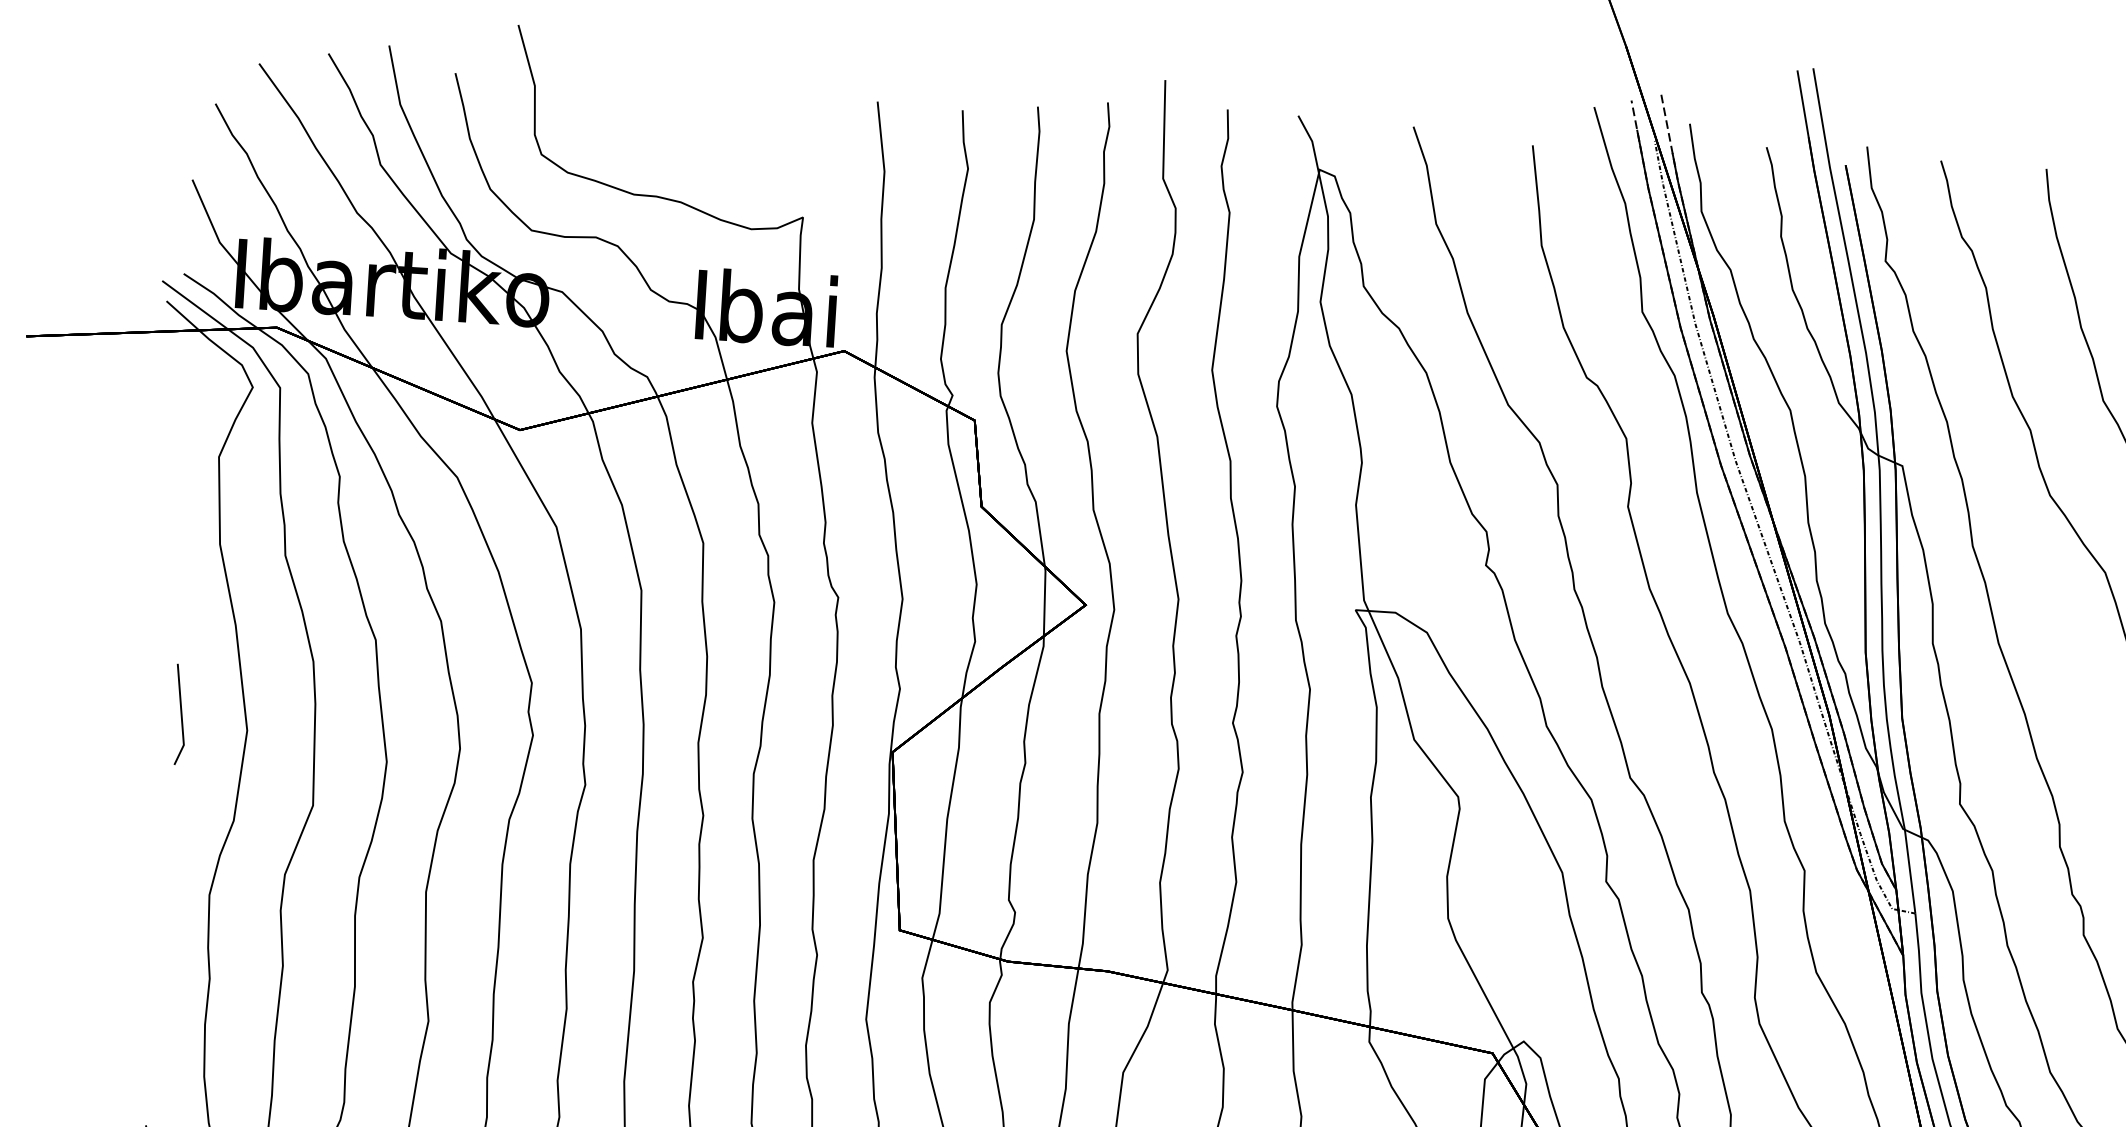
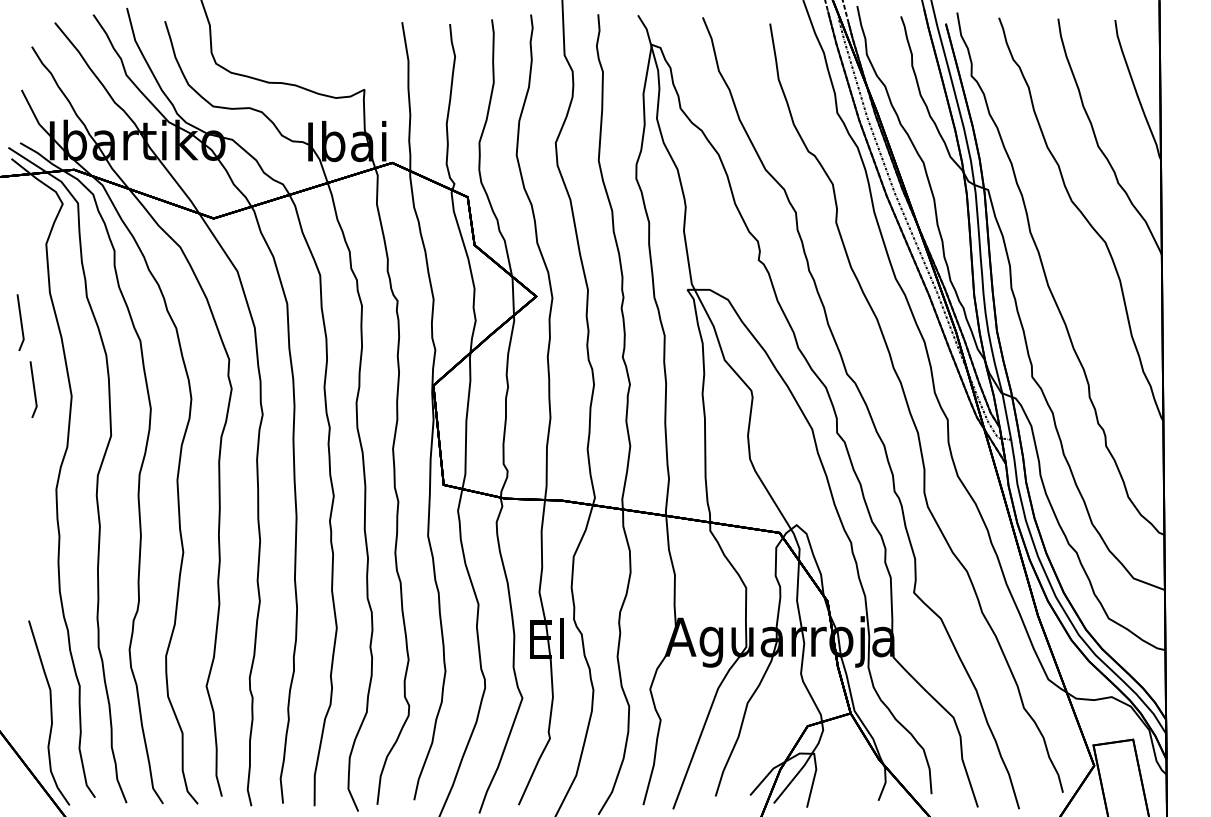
line: (164, 593) -> (20, 322), added

